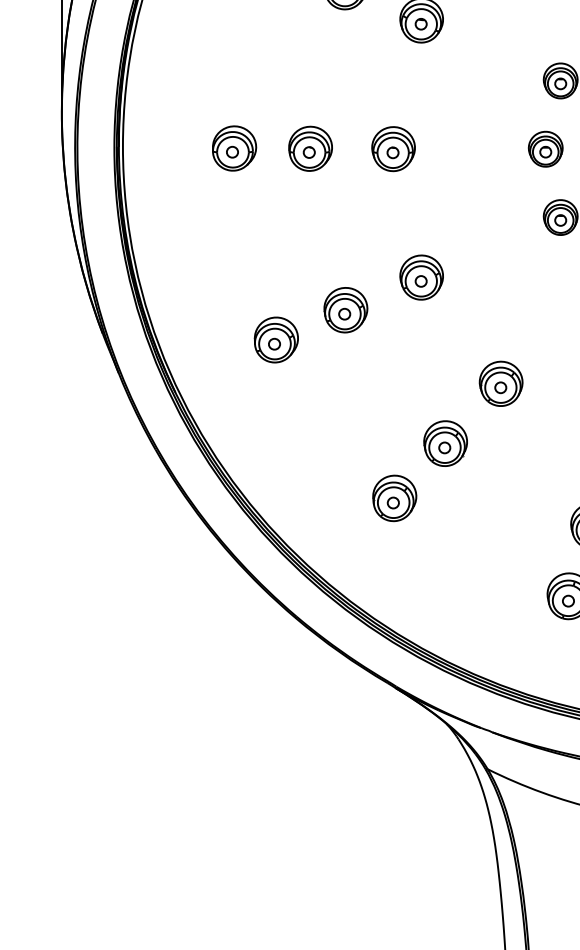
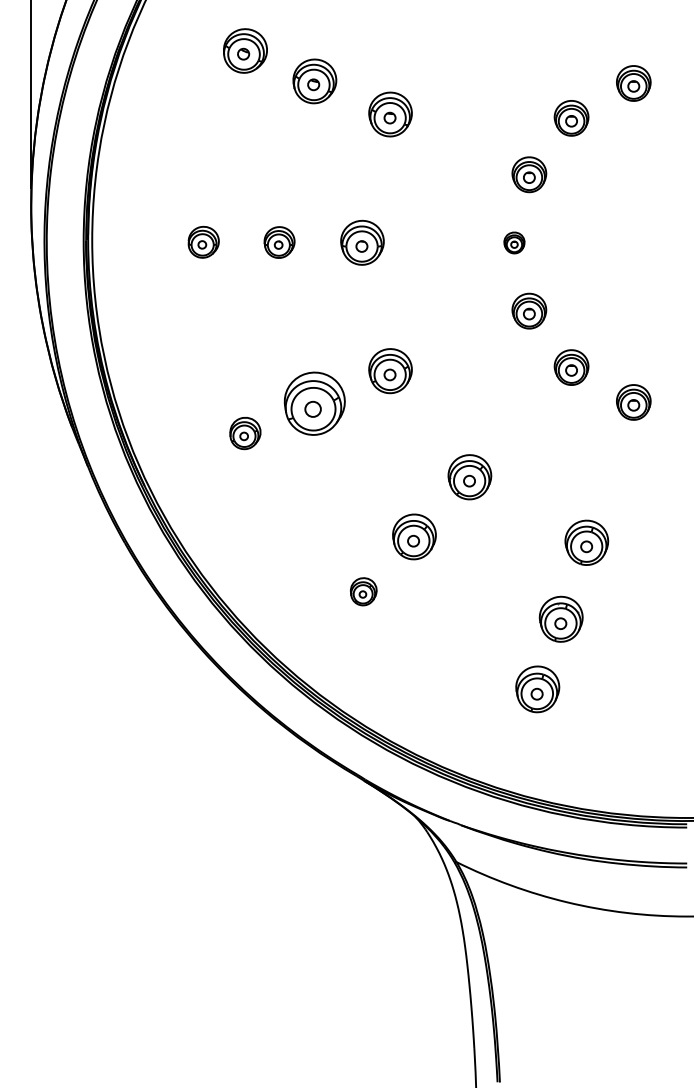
part: (234, 148) -> (203, 242), size x0.7
part: (310, 148) -> (279, 242), size x0.7
part: (545, 148) -> (514, 242), size x0.6
part: (345, 310) -> (314, 403), size x1.4
part: (276, 340) -> (245, 433), size x0.7
part: (394, 498) -> (363, 591), size x0.6

